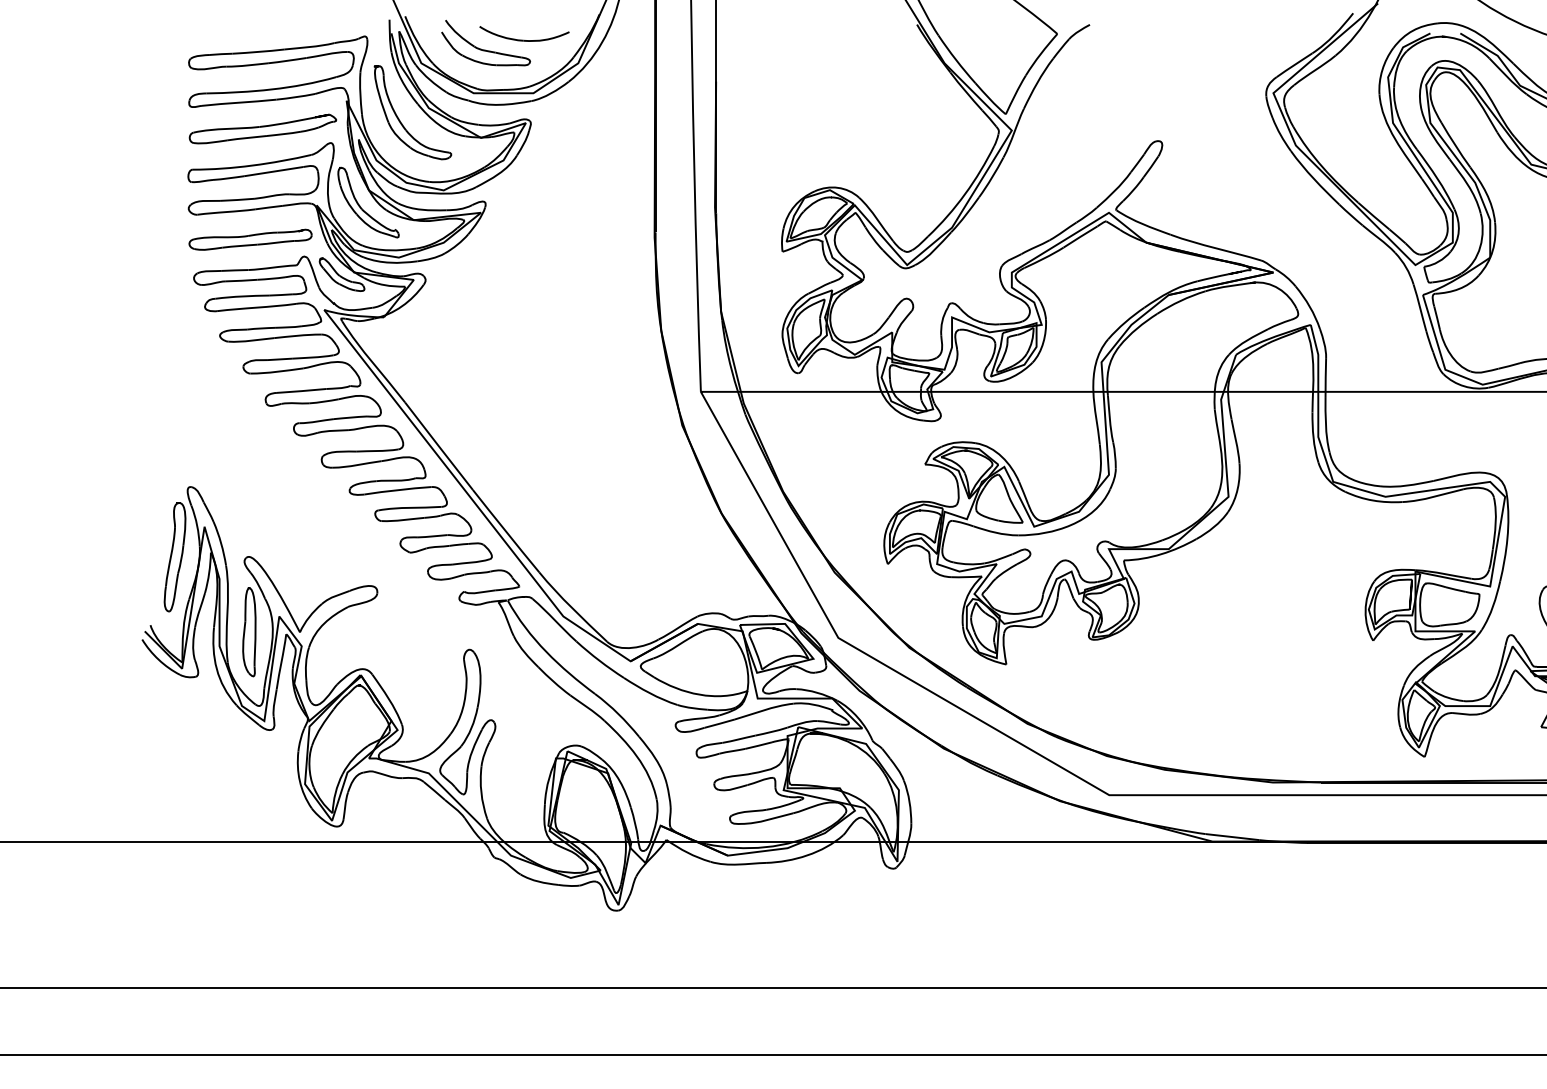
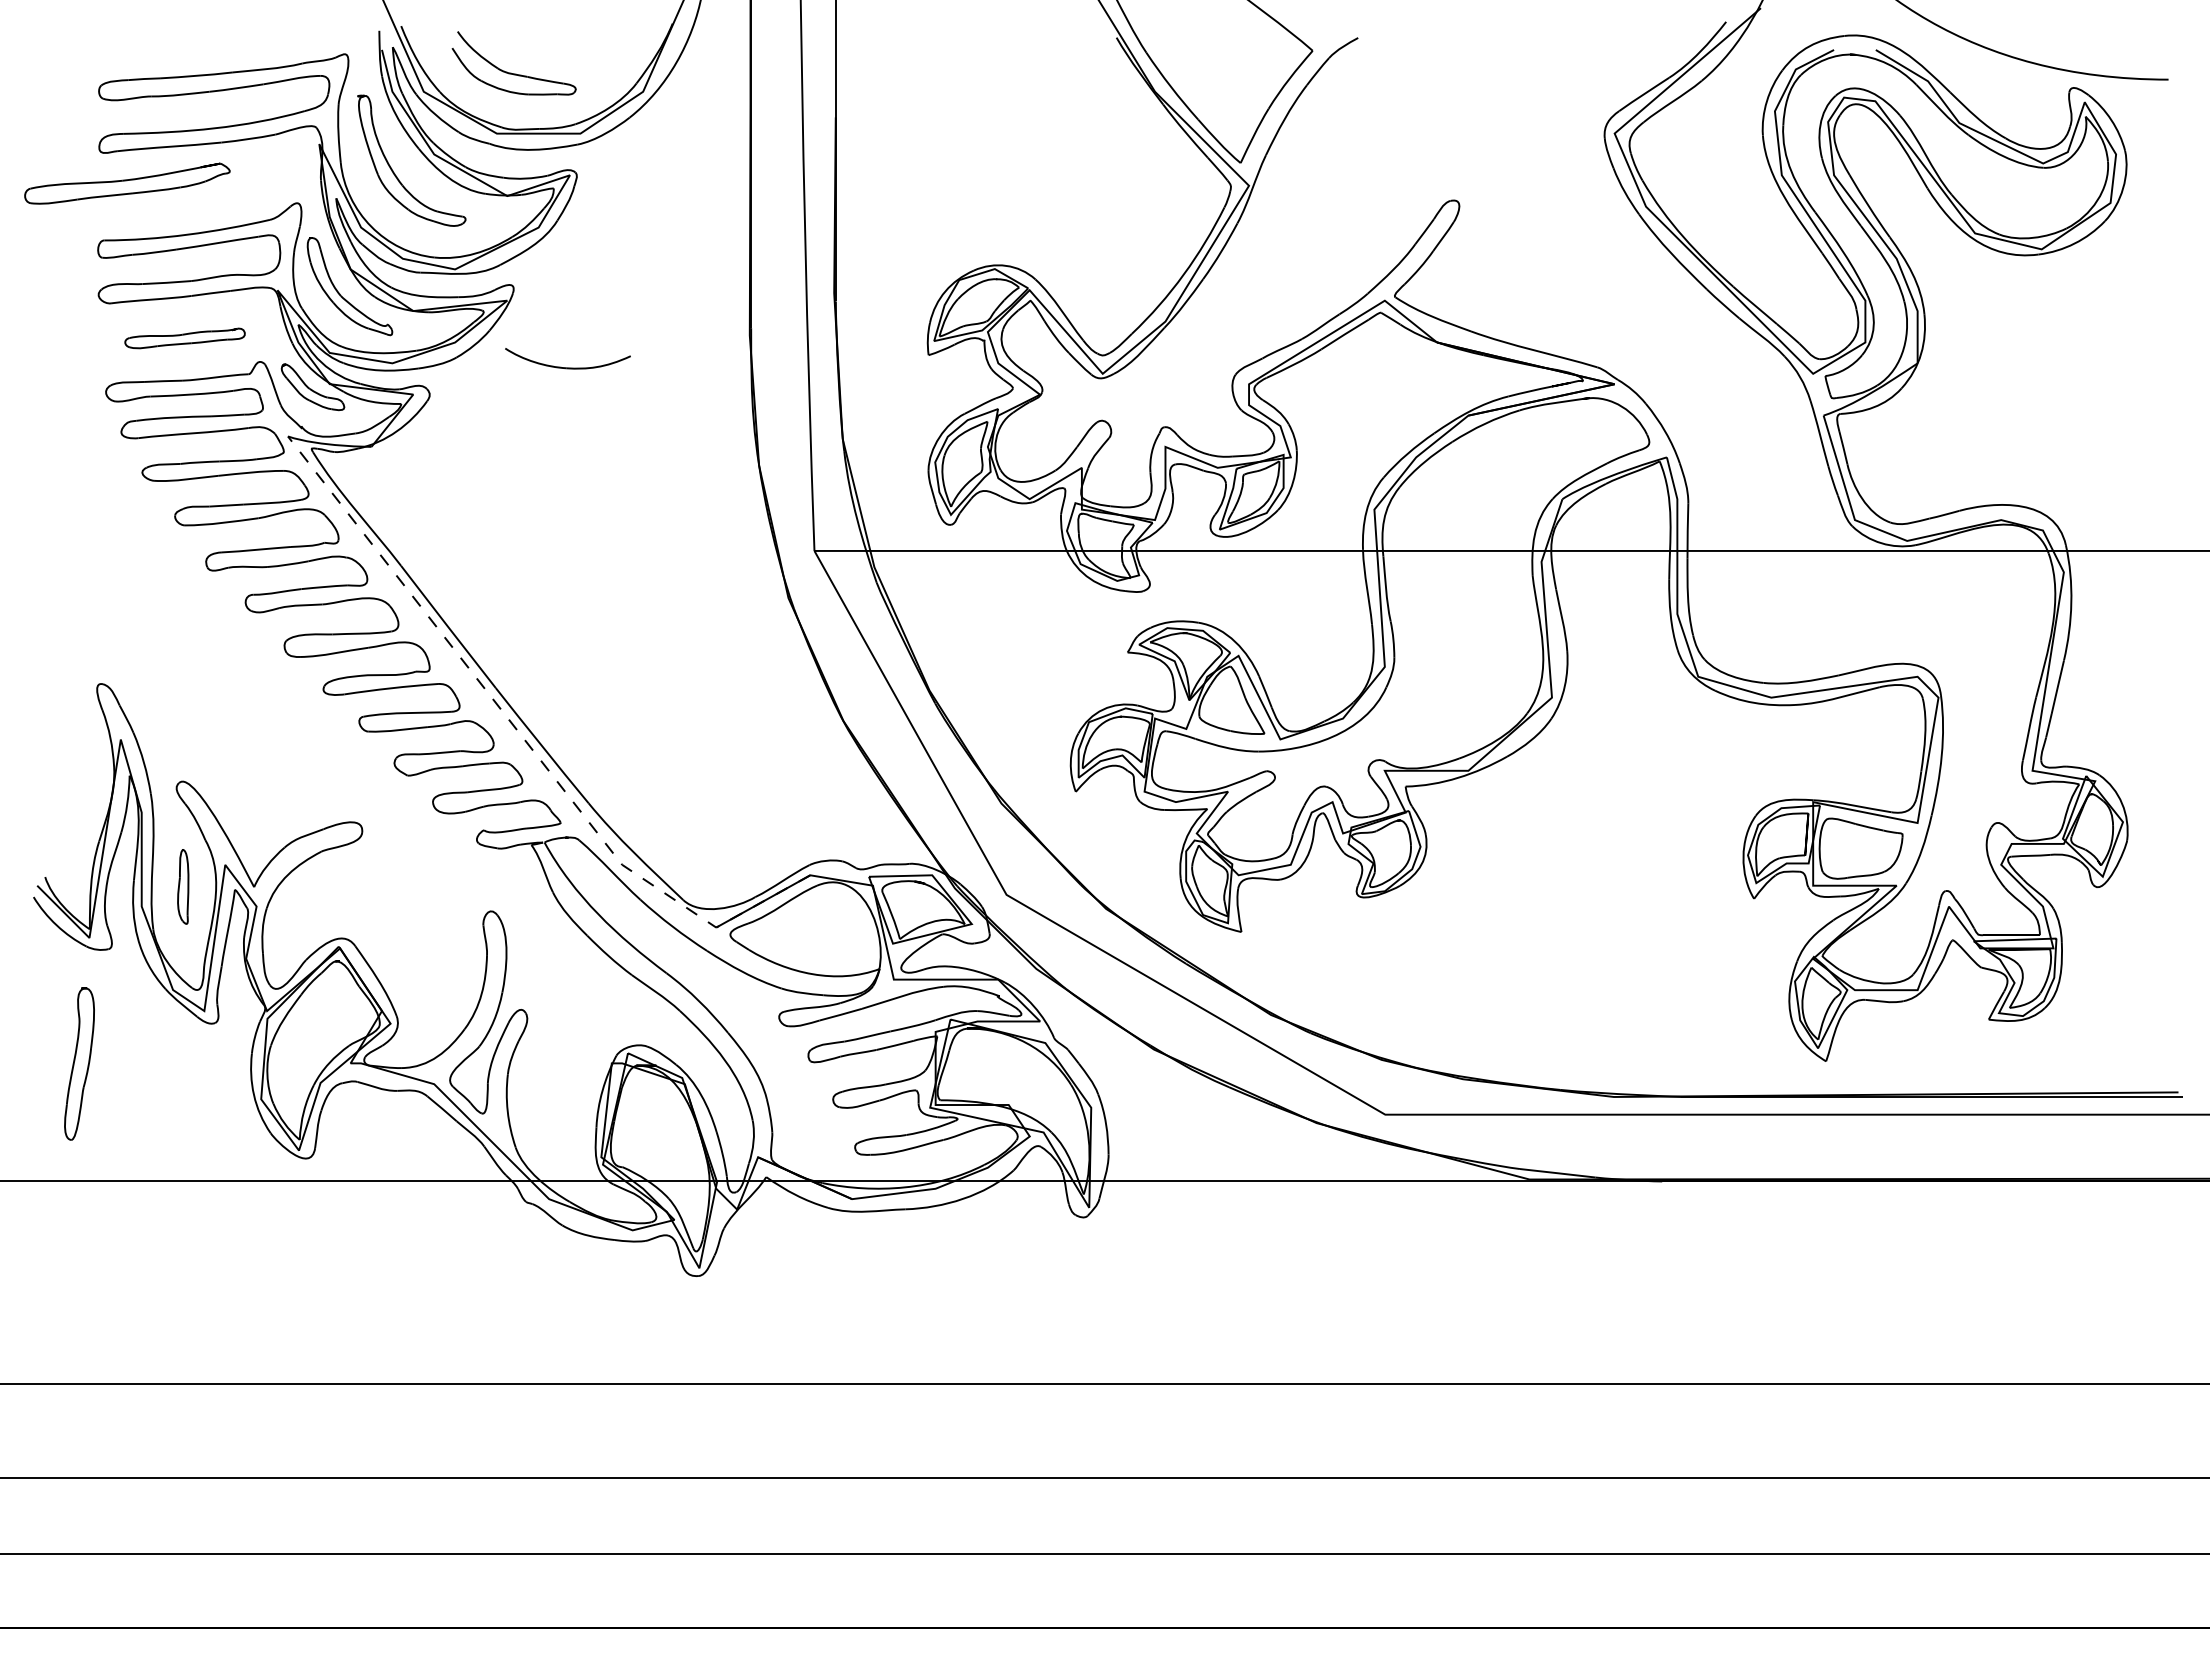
part: (524, 40) -> (567, 367), moved
part: (263, 128) -> (127, 183), moved
part: (250, 239) -> (184, 338), size x0.7
line: (492, 526) -> (523, 738), solid -> dashed
part: (175, 556) -> (79, 1063), moved
part: (248, 631) -> (182, 886), size x0.6

